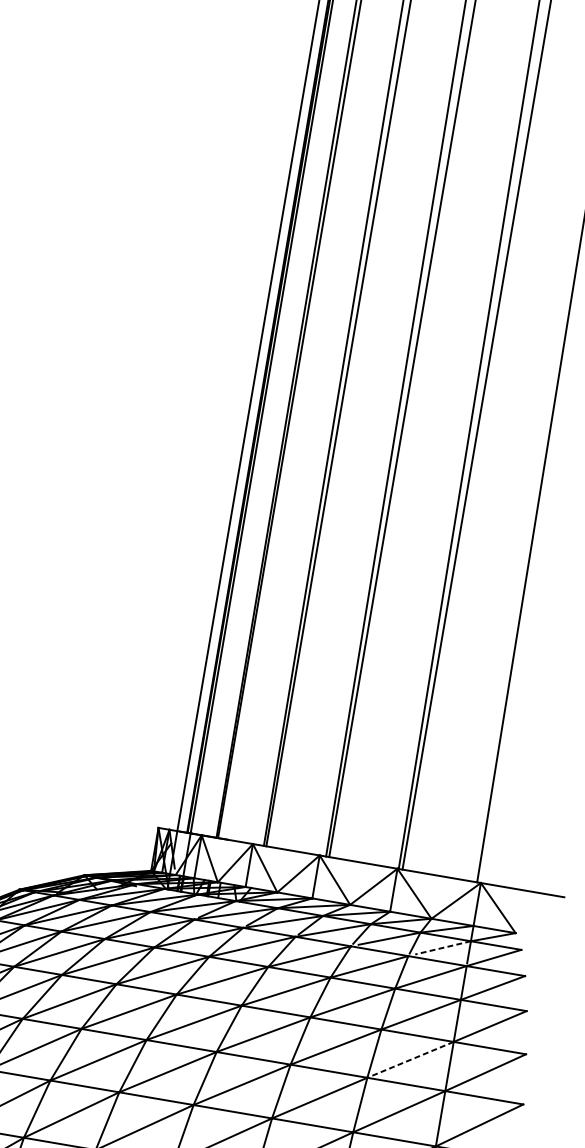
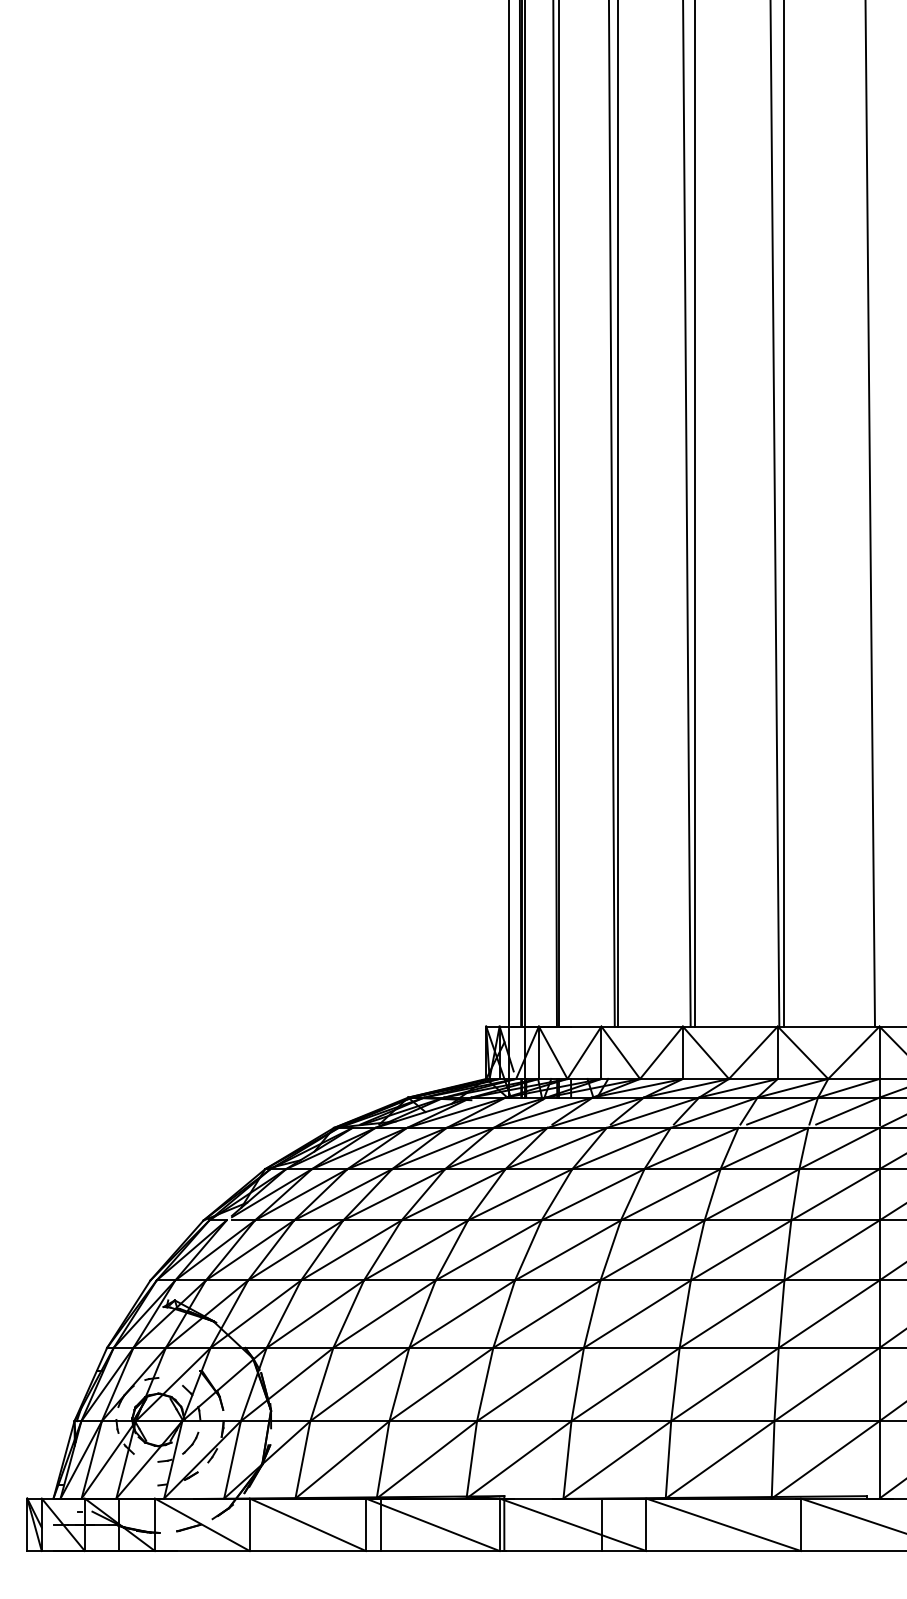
line: (442, 948) -> (847, 1111), dashed -> solid
line: (410, 1059) -> (831, 1250), dashed -> solid

